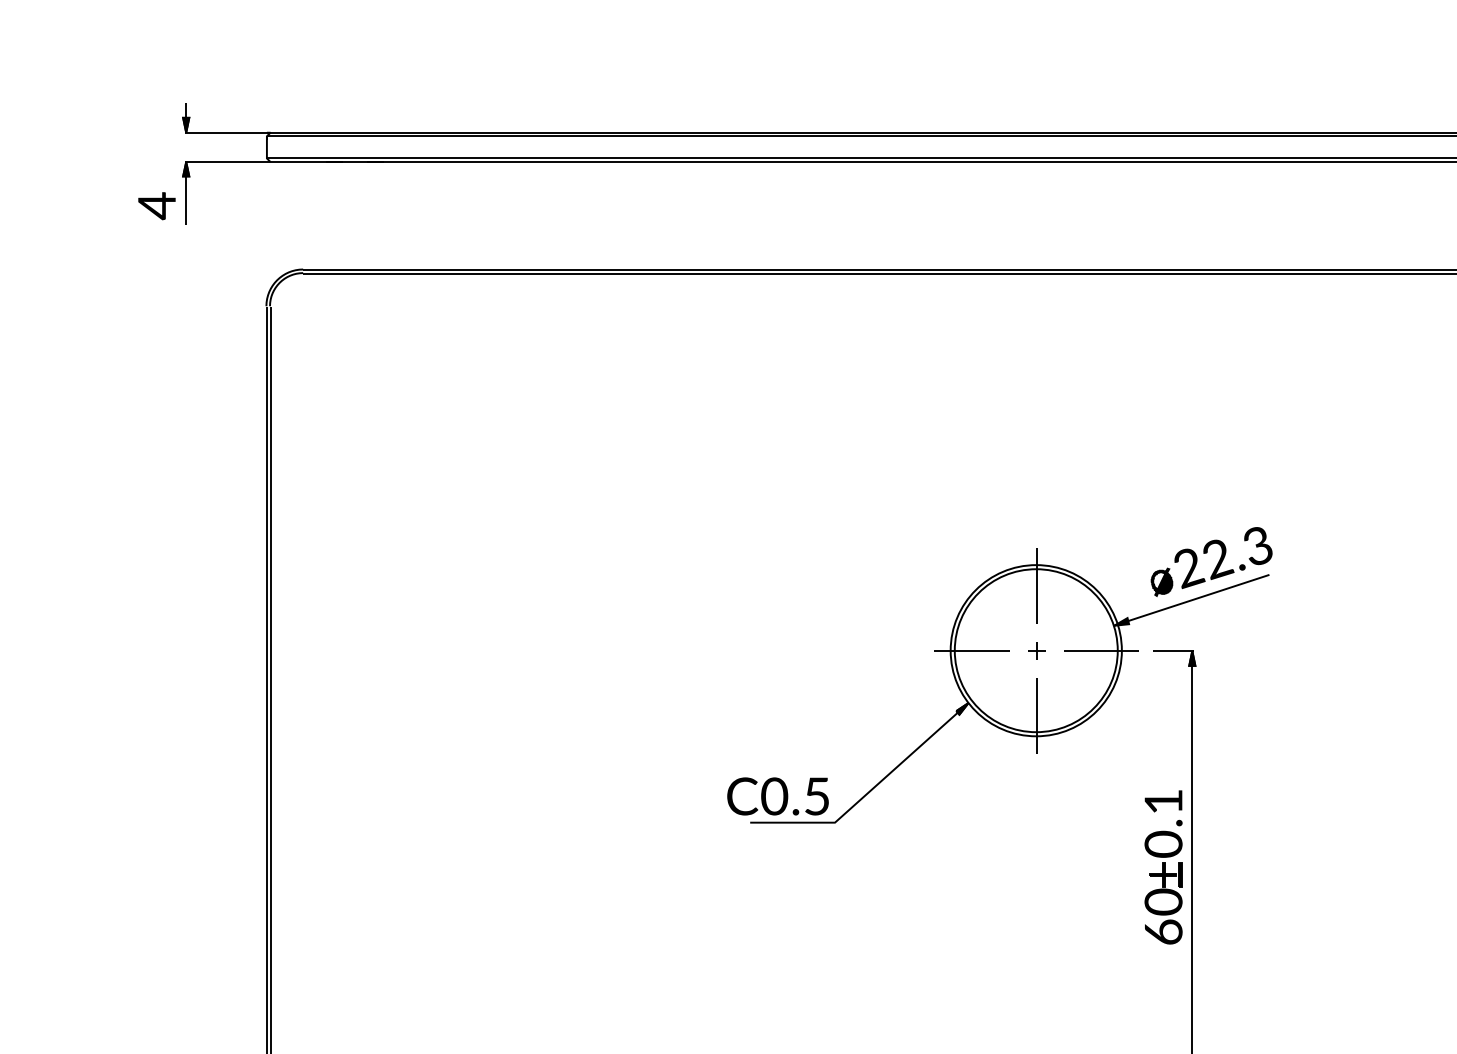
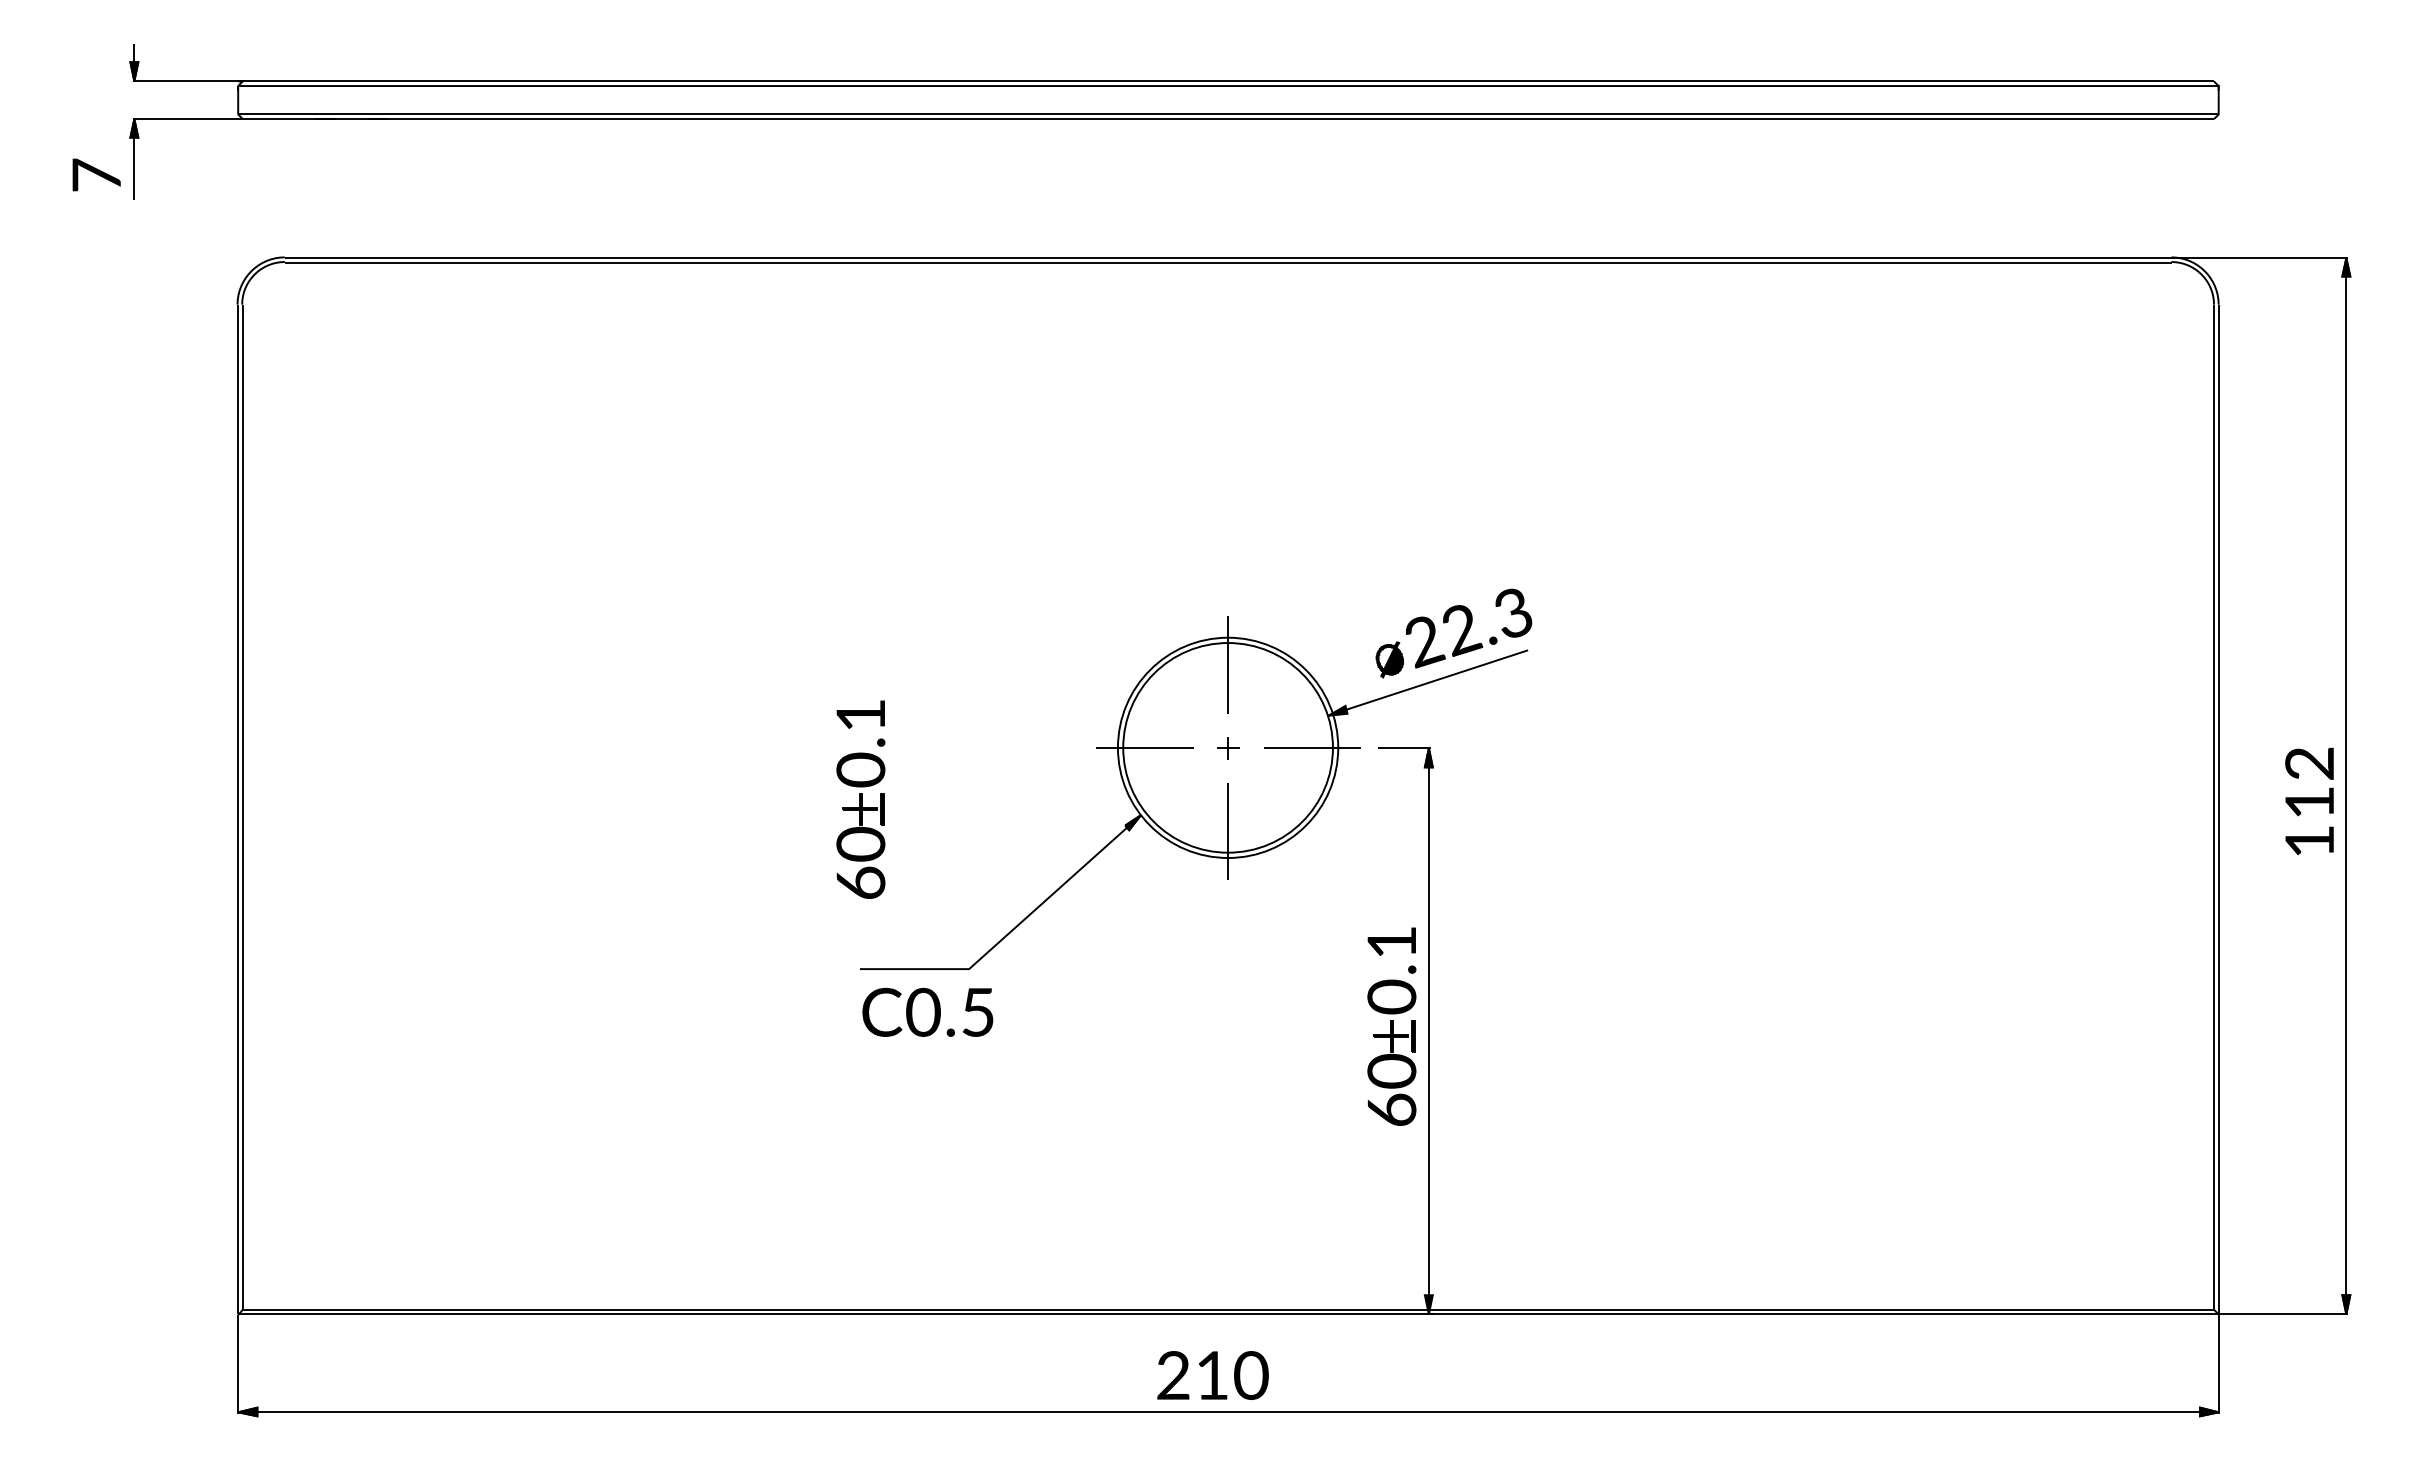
text: (156, 205) -> (96, 175), 4 -> 7
part: (750, 690) -> (860, 799), added
text: (777, 795) -> (927, 1011), moved

